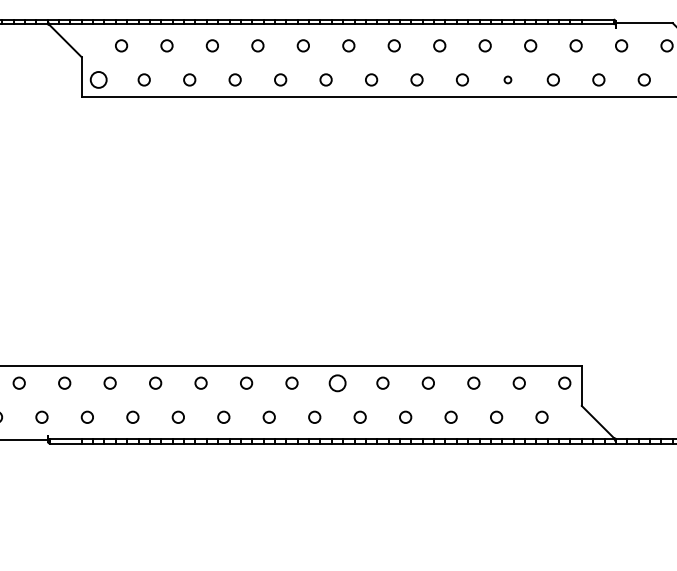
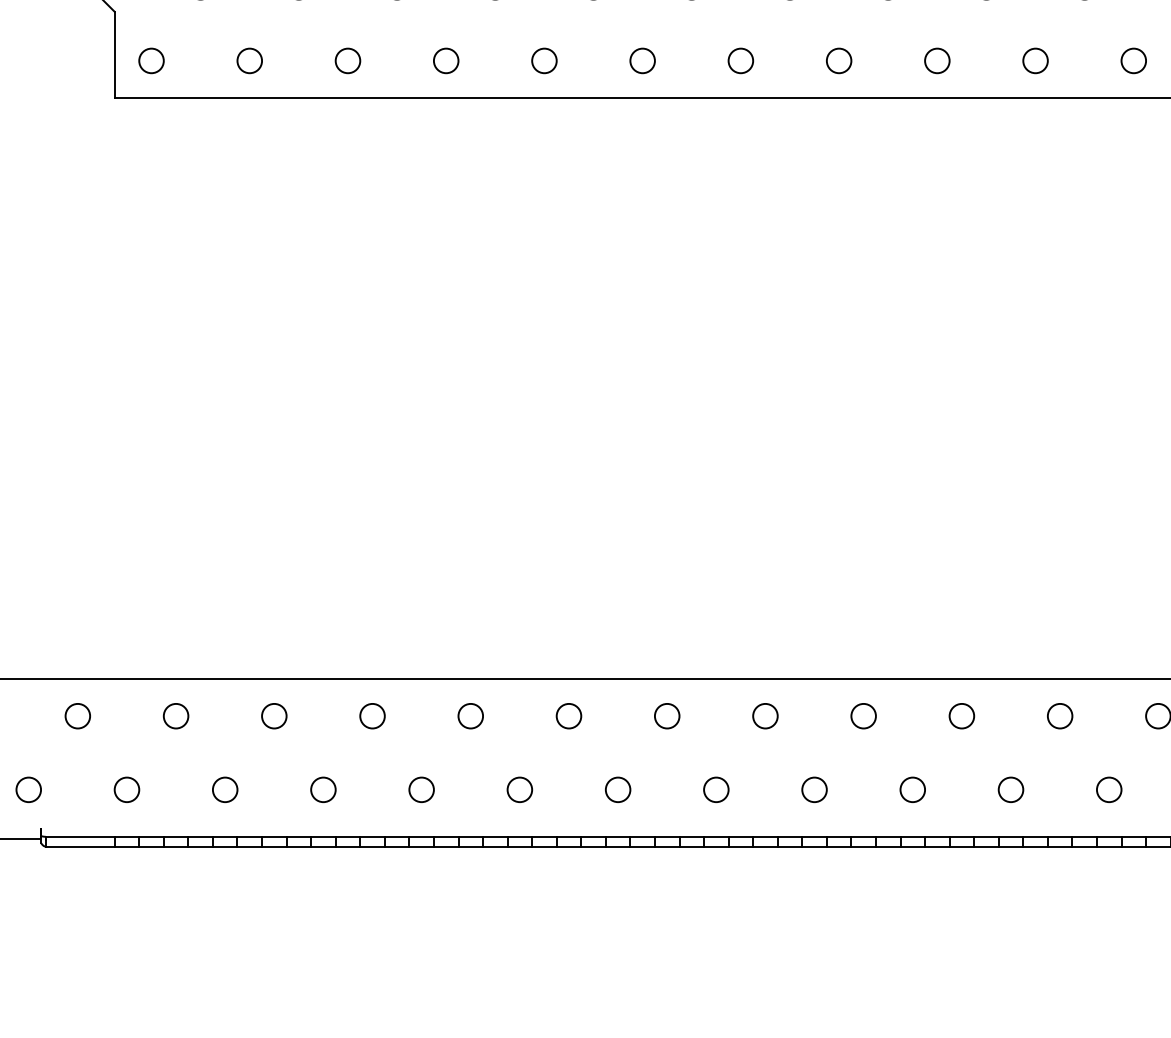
circle: (98, 79) -> (150, 59), size x0.71
circle: (507, 79) -> (1034, 59), size x1.67
circle: (336, 382) -> (665, 714), size x0.71

